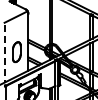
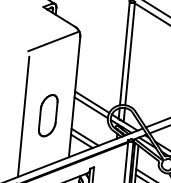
line: (5, 54) -> (23, 118), dashed -> solid

